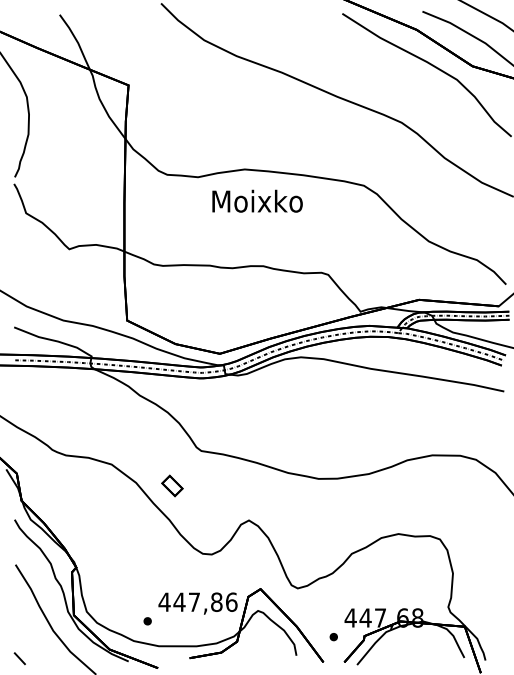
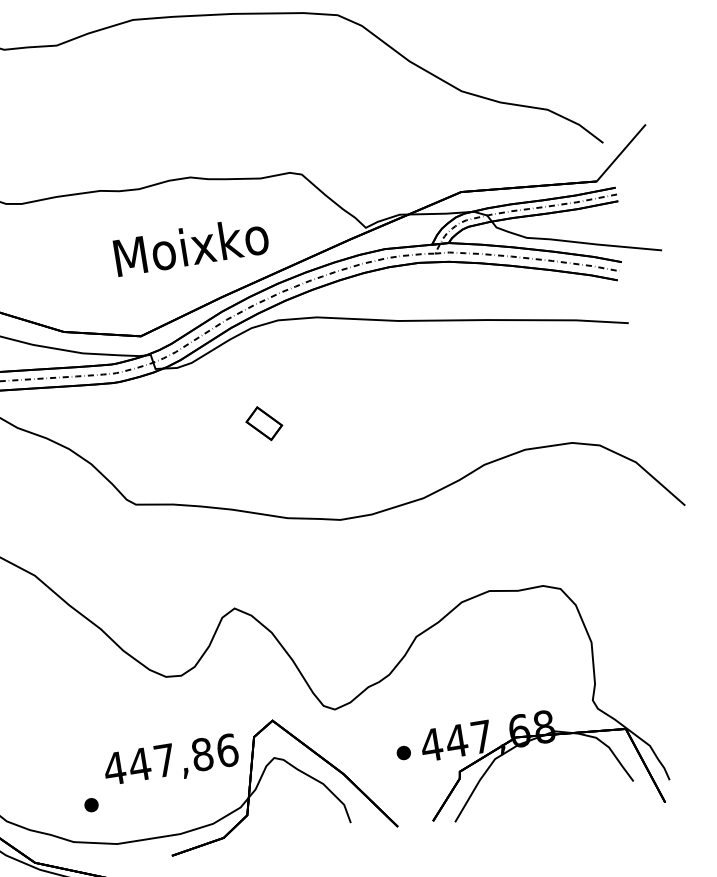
text: (257, 200) -> (191, 245), moved
part: (172, 485) -> (264, 422), moved
part: (333, 637) -> (403, 753), moved

